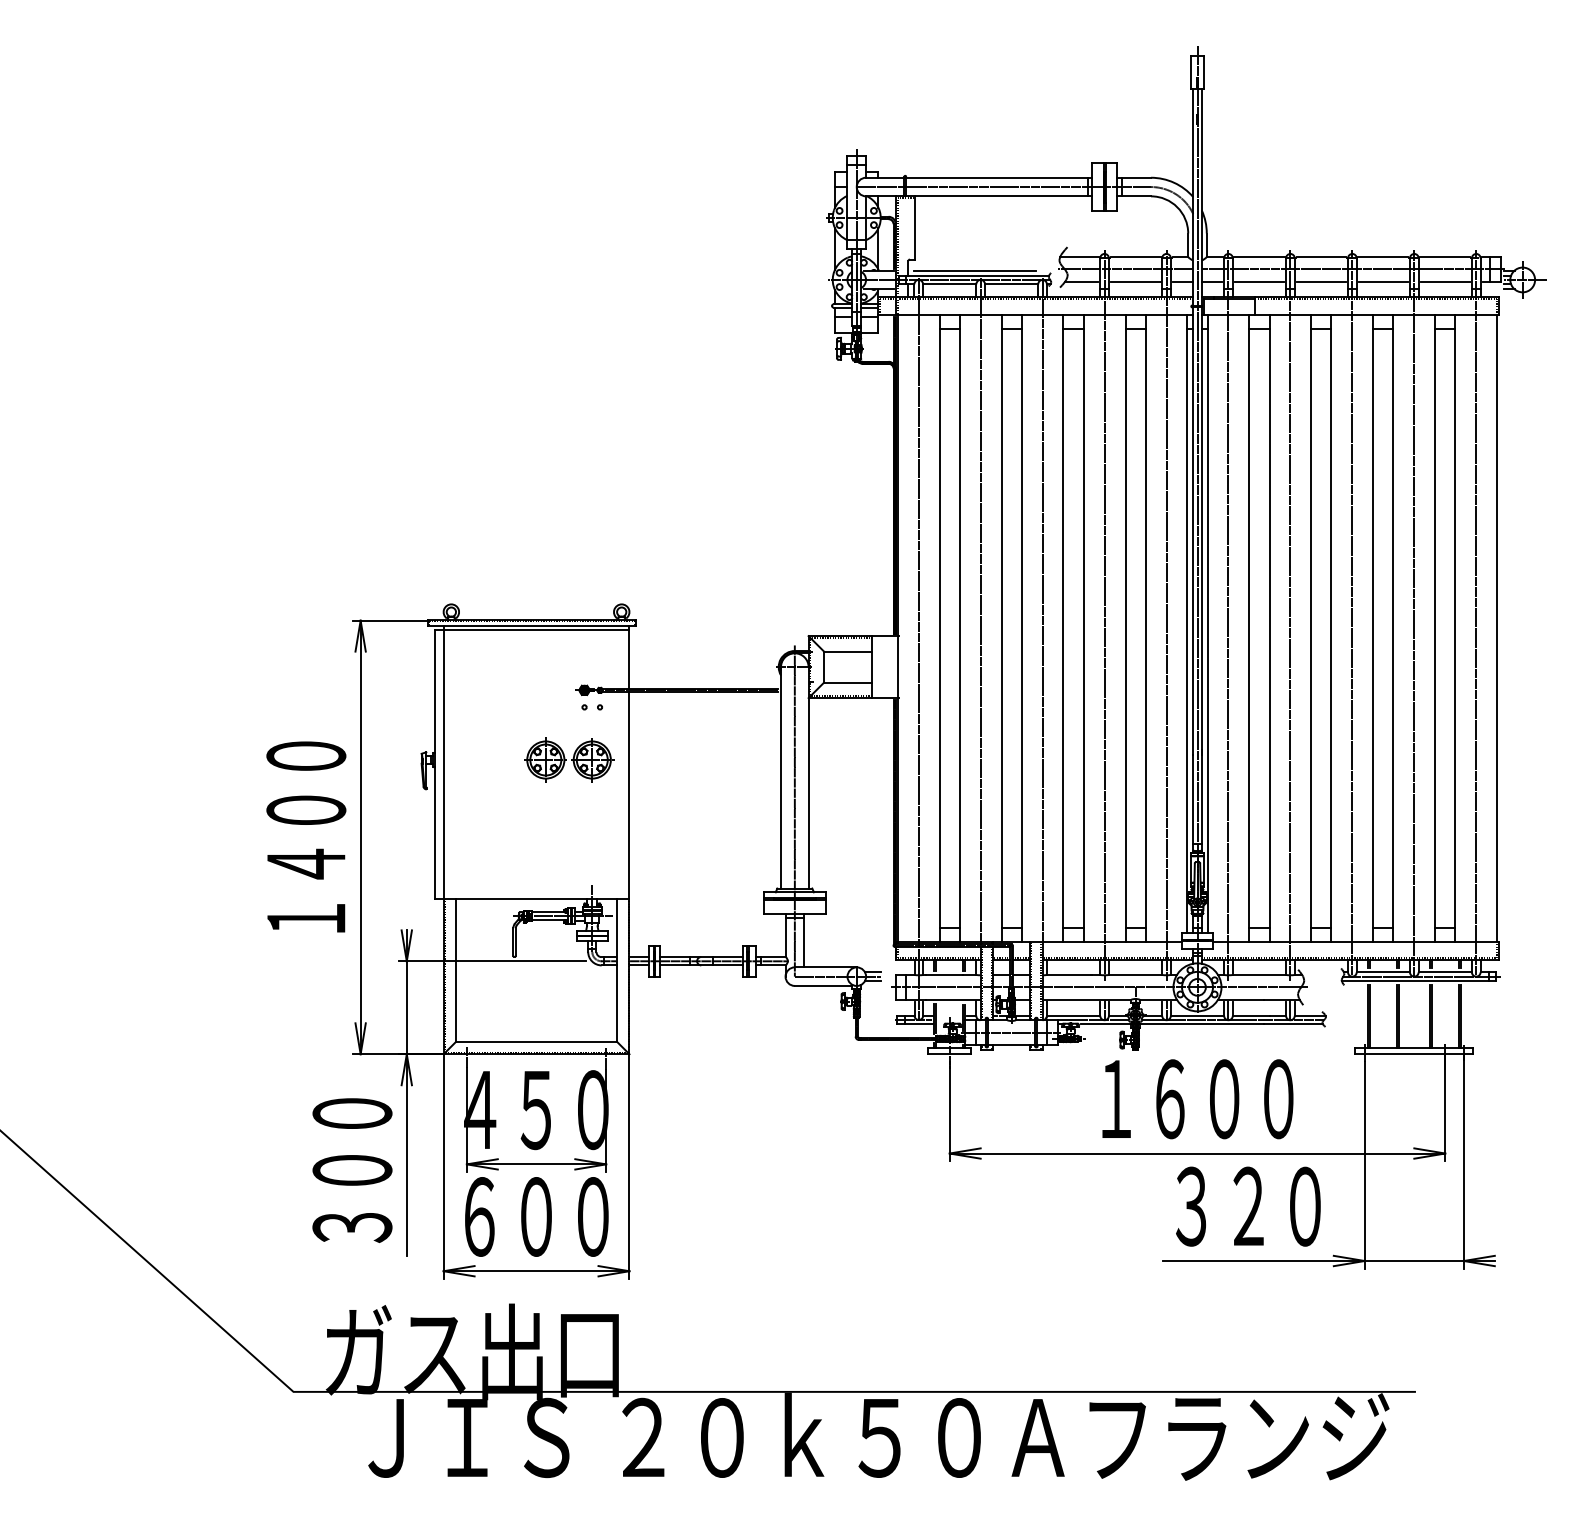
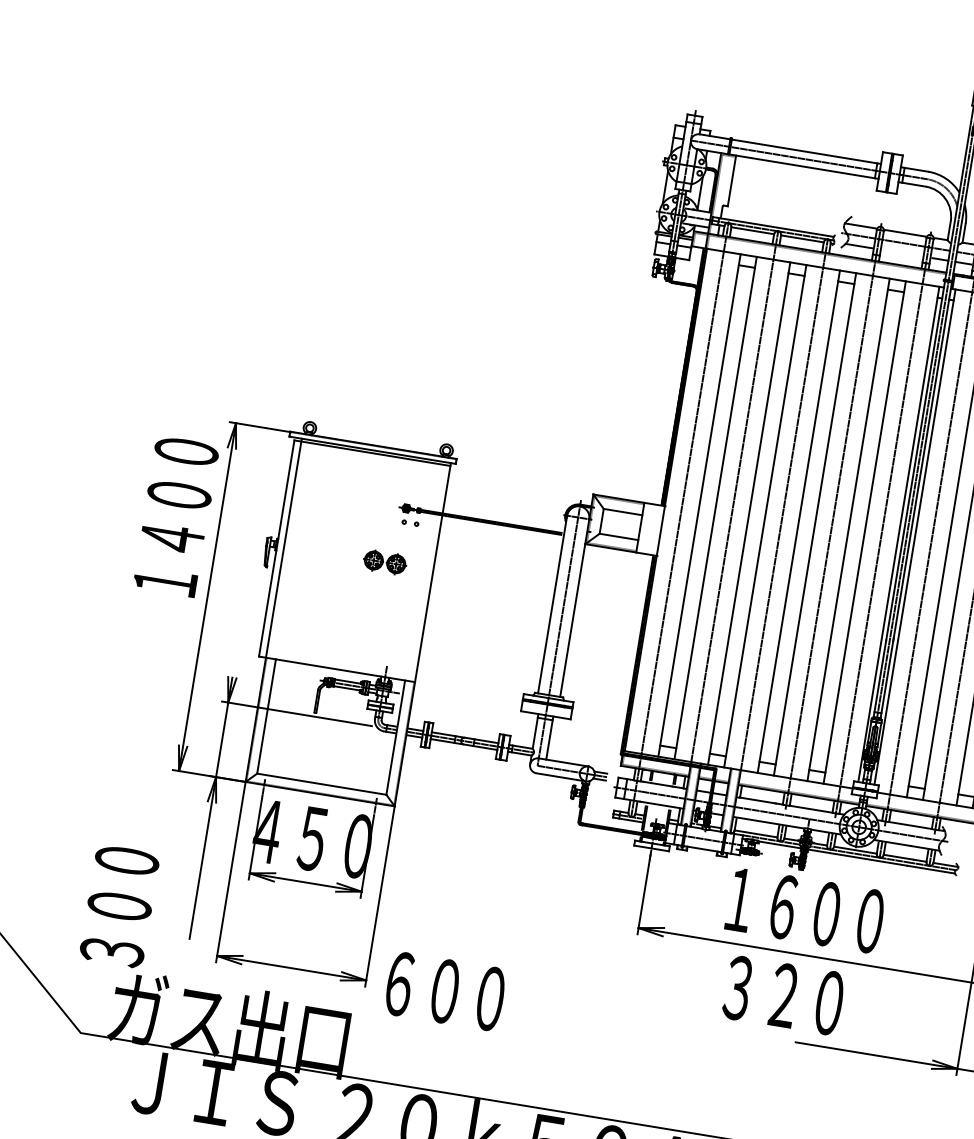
line: (974, 270) -> (774, 222), removed
line: (1135, 281) -> (902, 252), removed
part: (569, 759) -> (385, 562), size x0.6
text: (306, 836) -> (176, 516), moved
text: (1197, 1099) -> (805, 910), moved
text: (352, 1170) -> (119, 906), moved
text: (1248, 1206) -> (783, 995), moved
text: (536, 1216) -> (445, 991), moved

